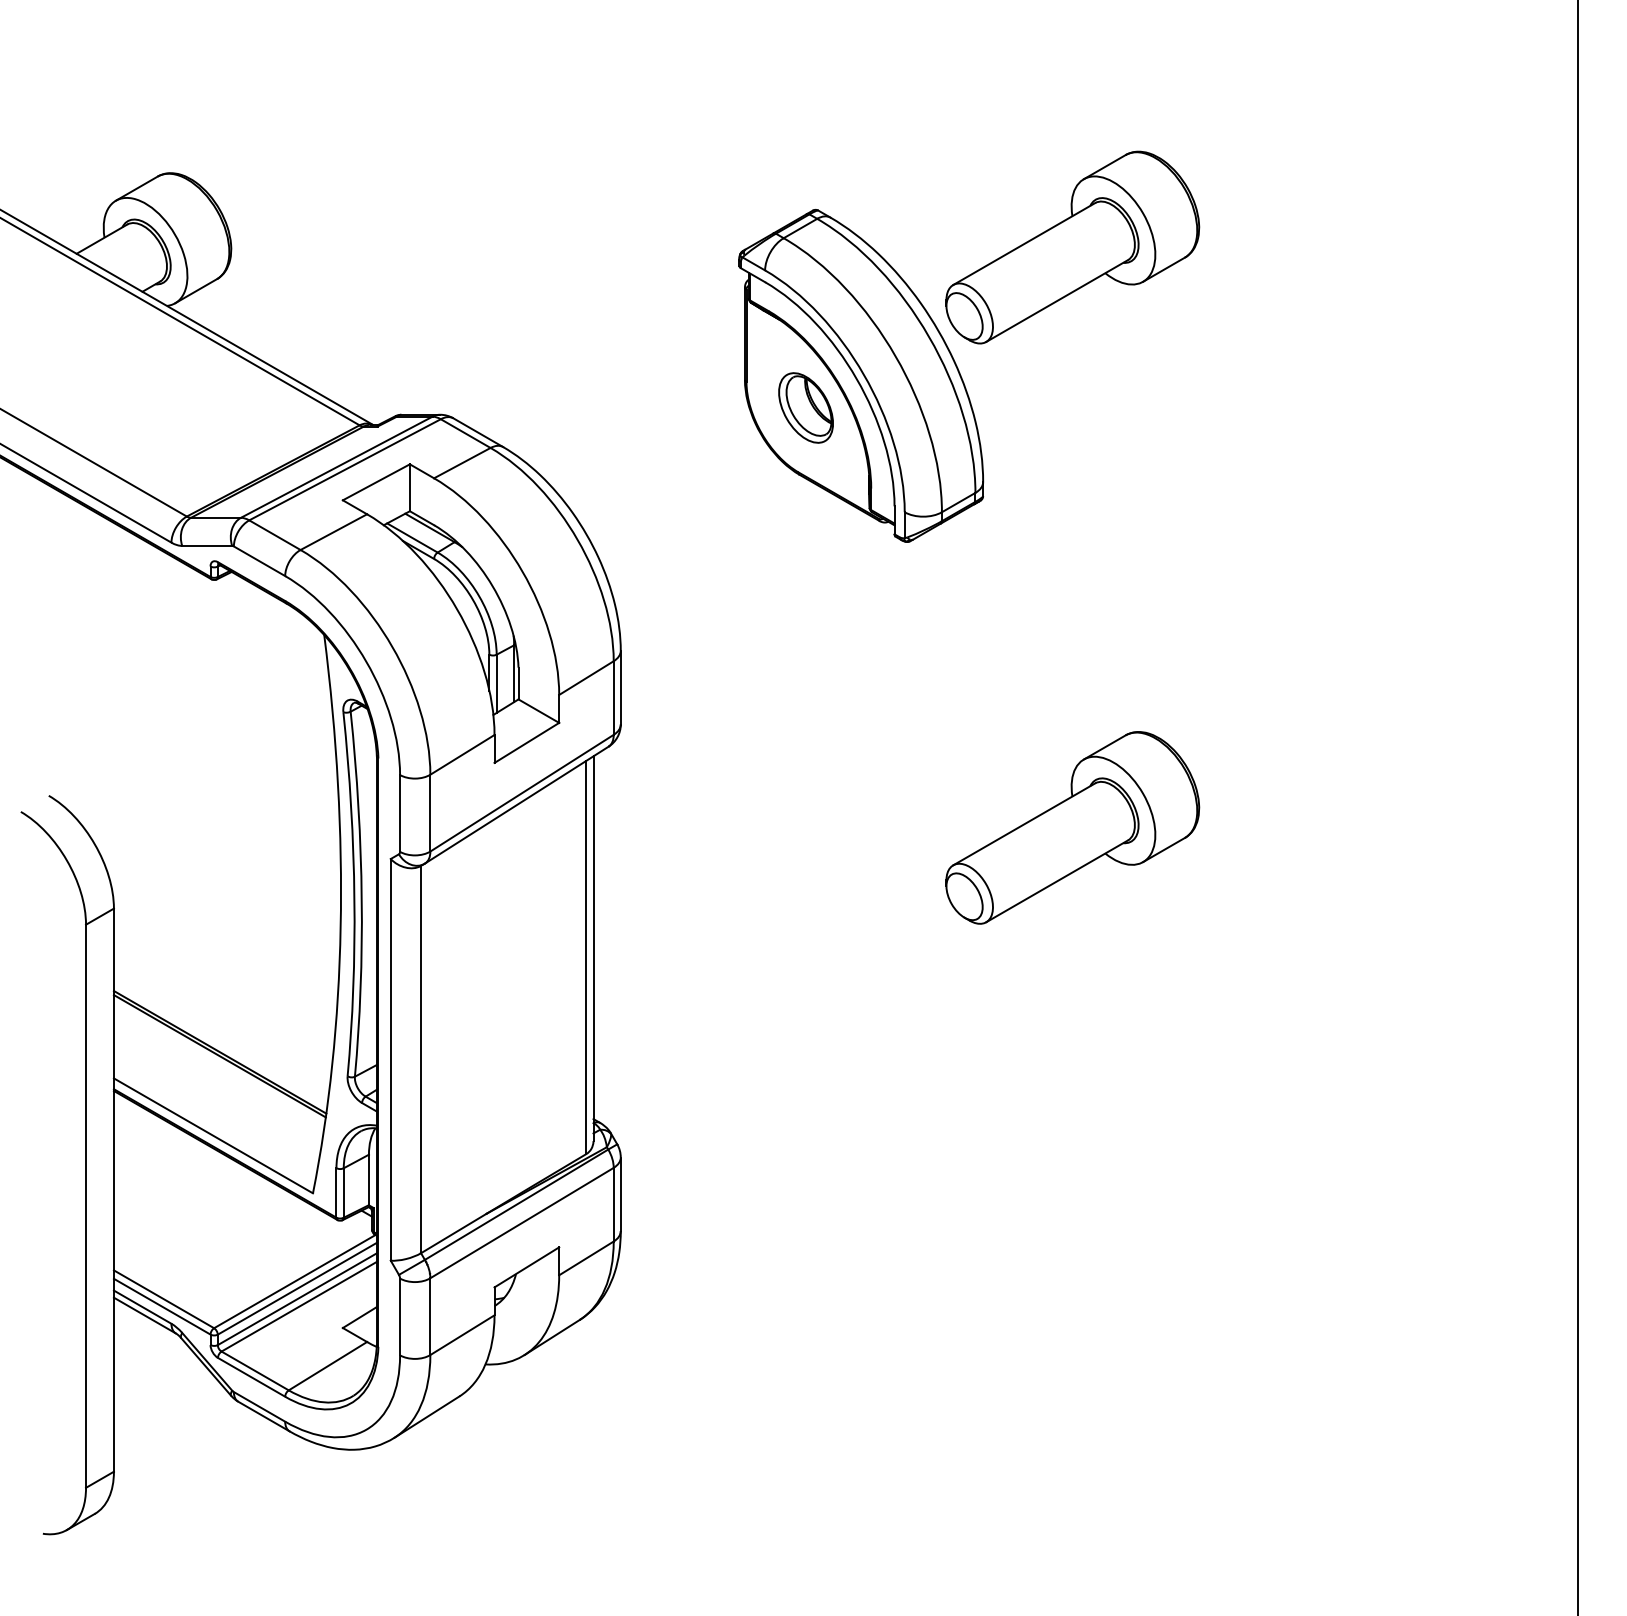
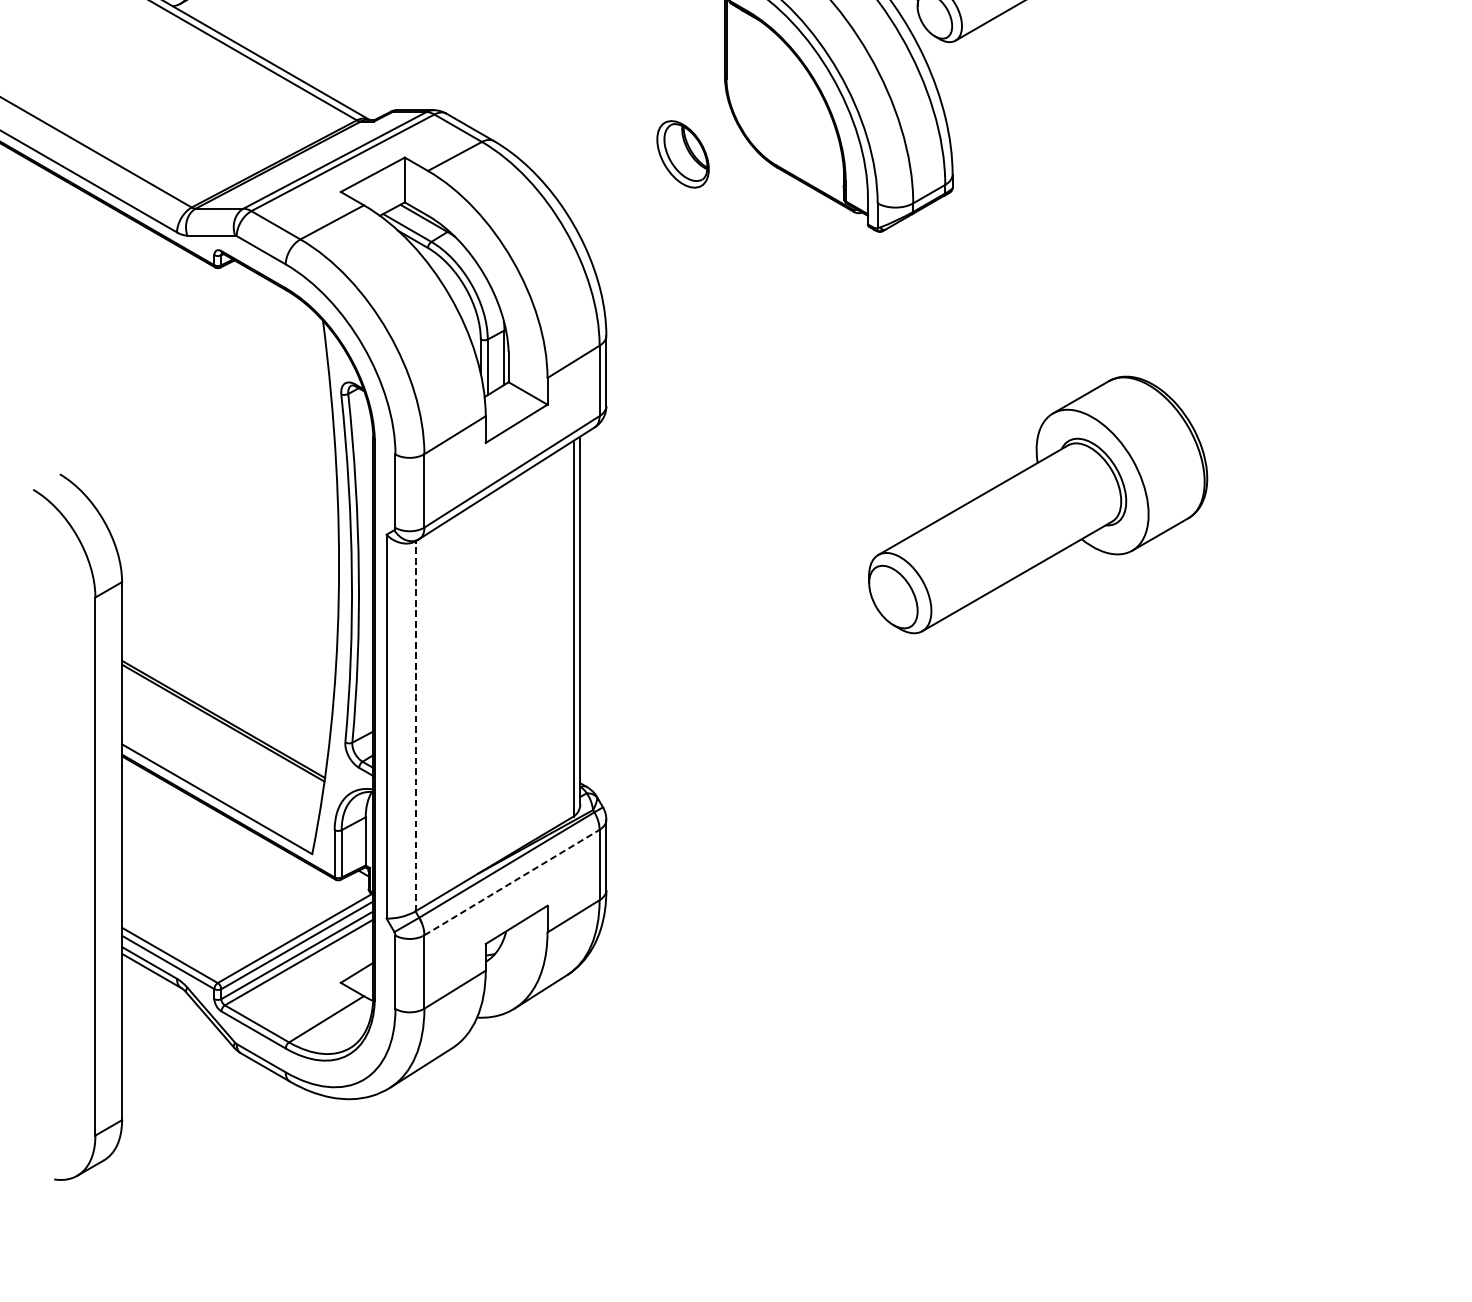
part: (805, 407) -> (682, 153), moved
part: (1072, 827) -> (1037, 504), size x1.4
line: (421, 1059) -> (415, 726), solid -> dashed
line: (522, 1223) -> (512, 882), solid -> dashed

